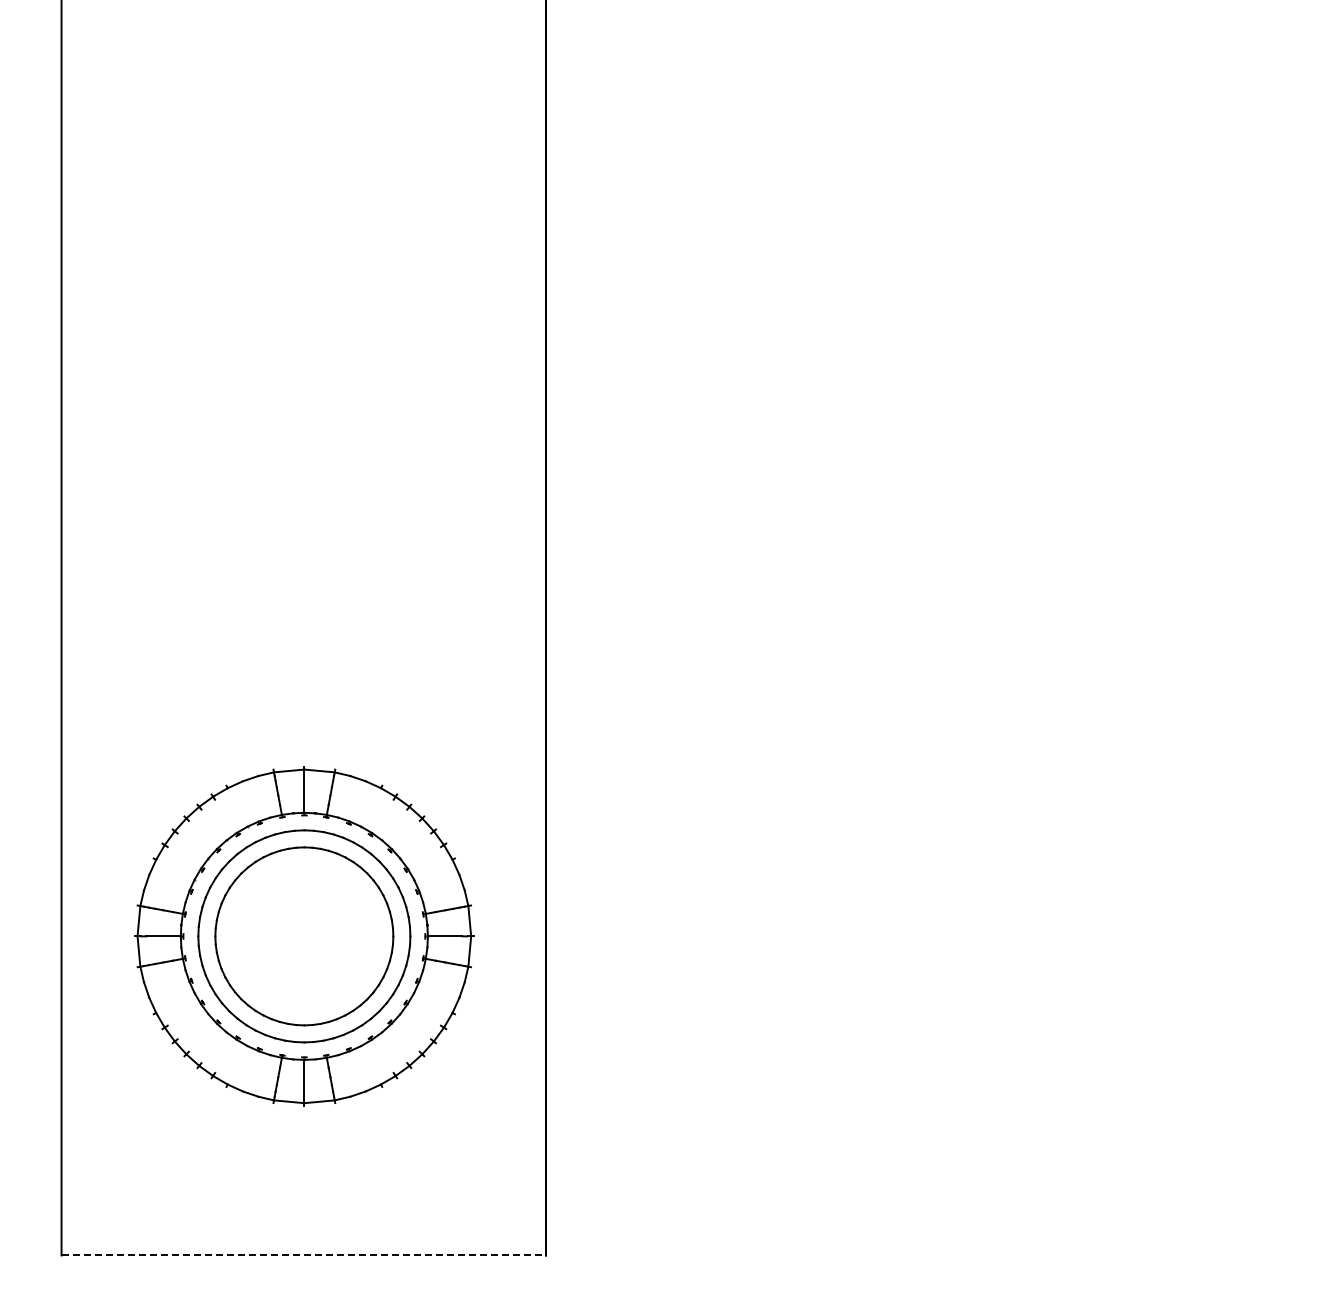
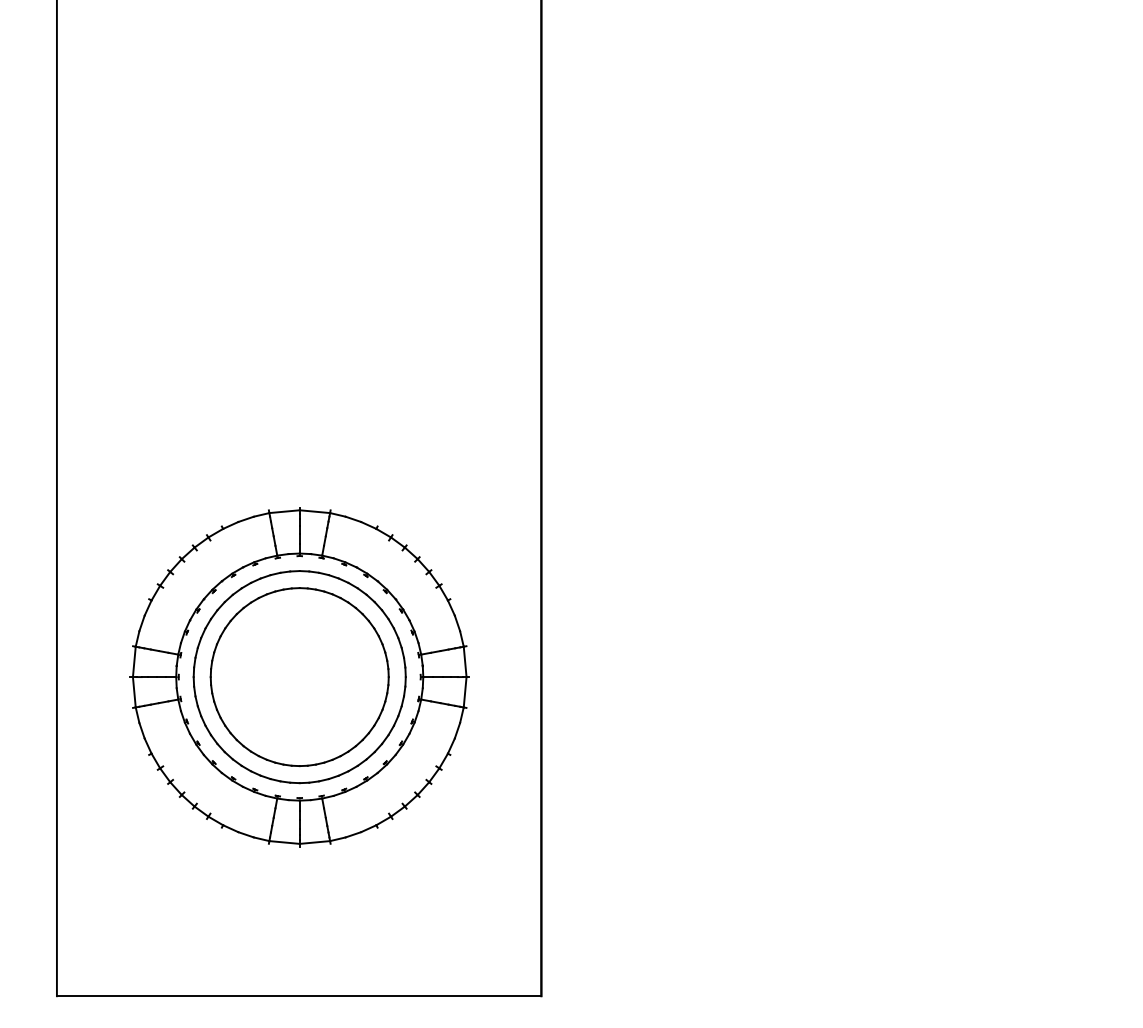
line: (304, 1255) -> (299, 996), dashed -> solid

